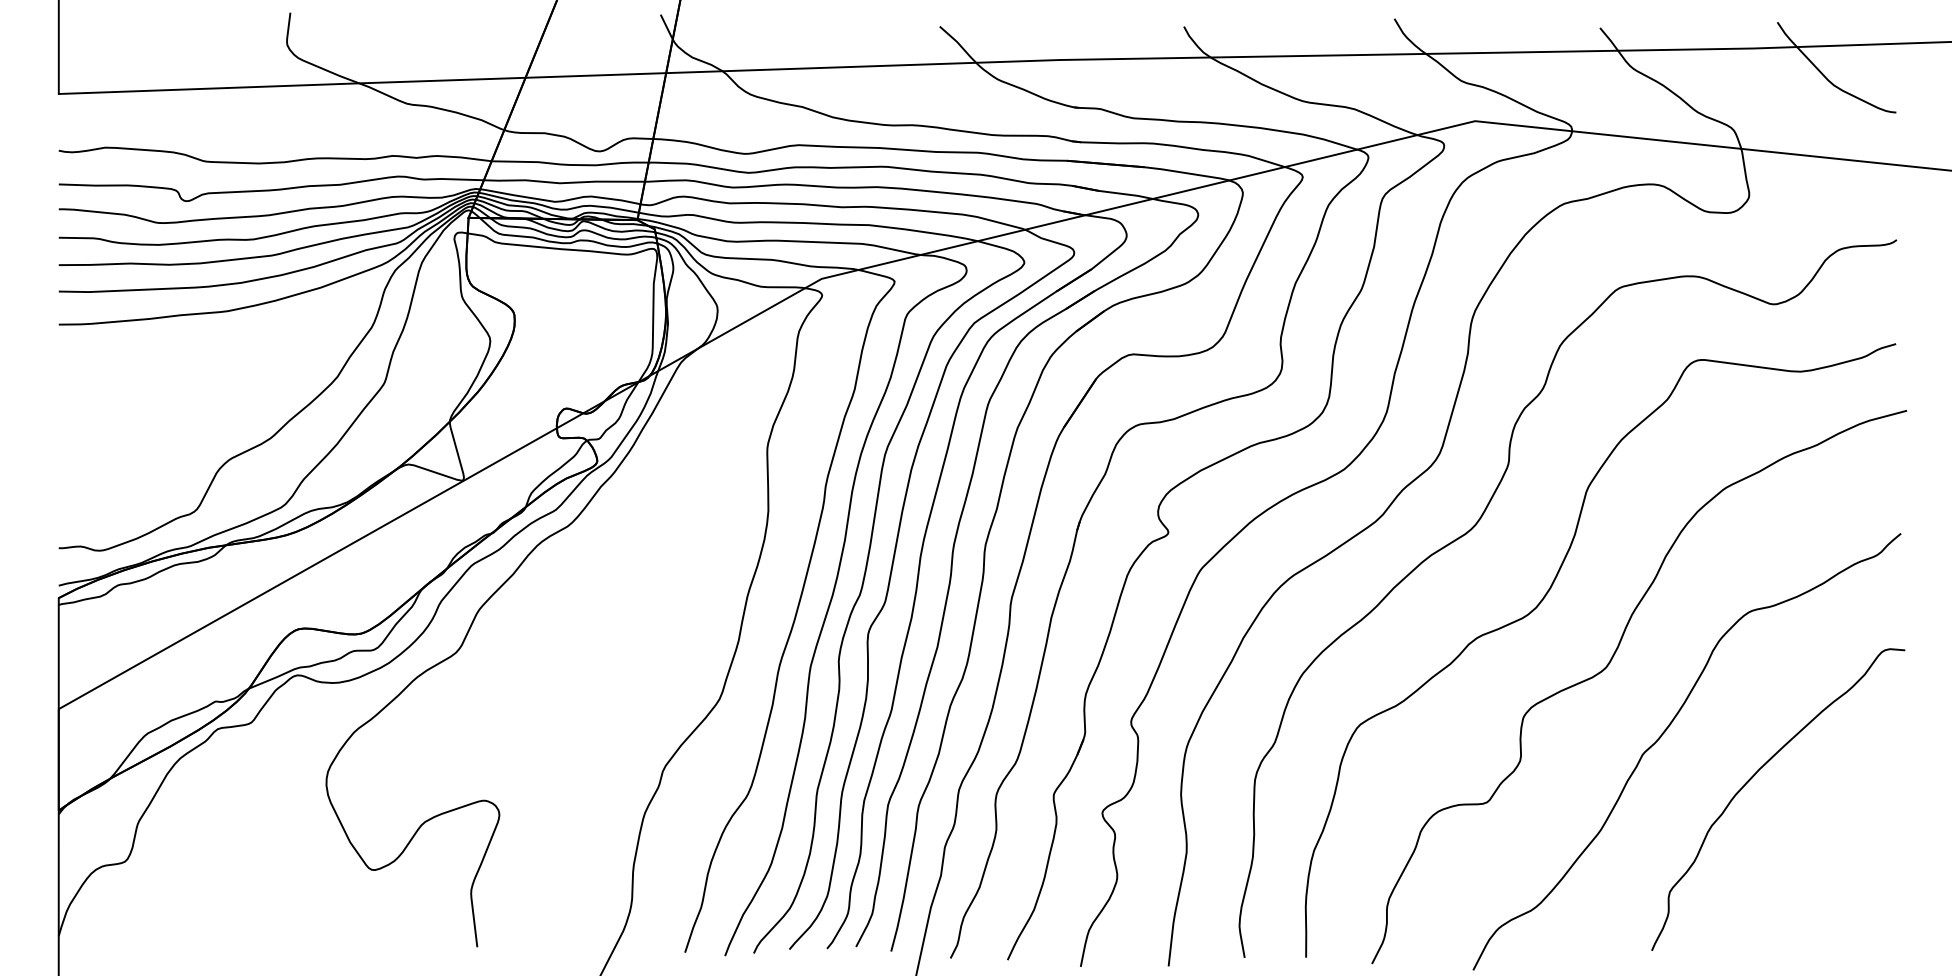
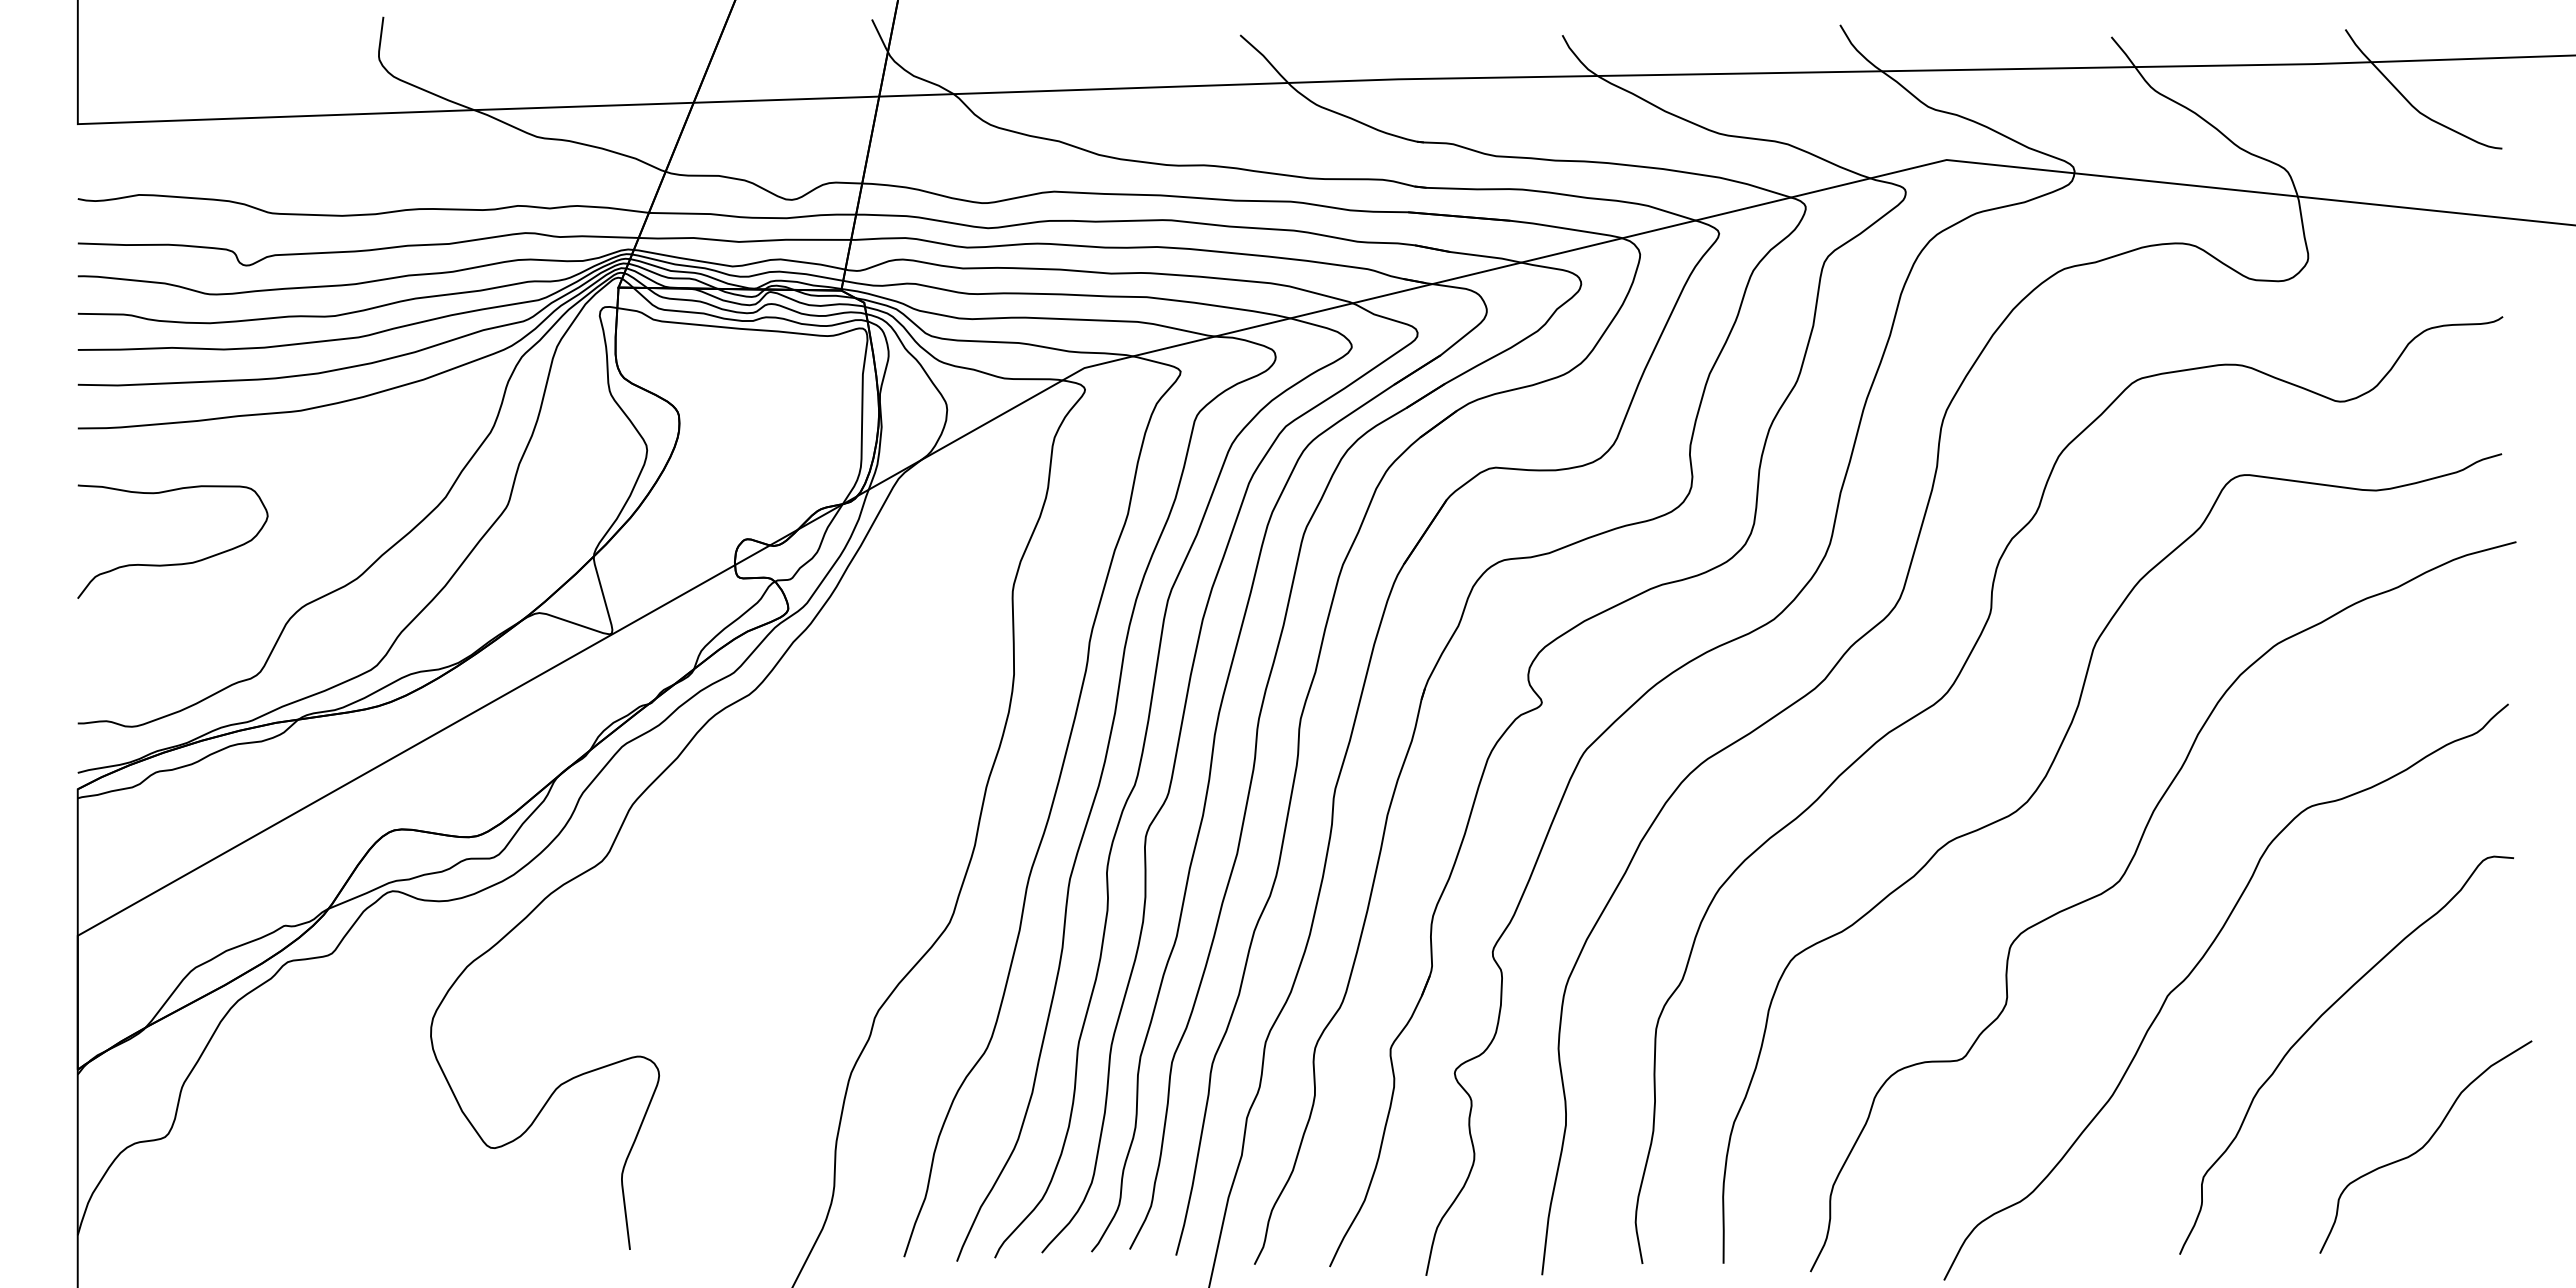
curve: (131, 426) -> (173, 563), added
curve: (1838, 868) -> (2425, 1145), added

